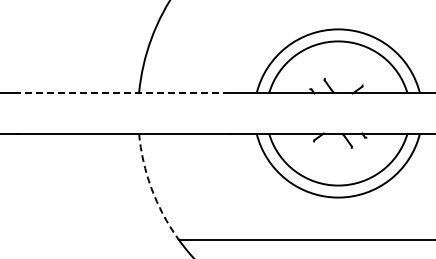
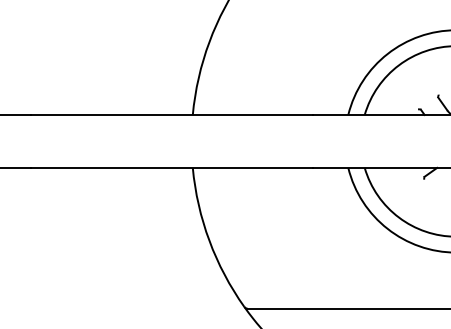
line: (122, 93) -> (170, 115), dashed -> solid
arc: (151, 188) -> (209, 240), dashed -> solid

